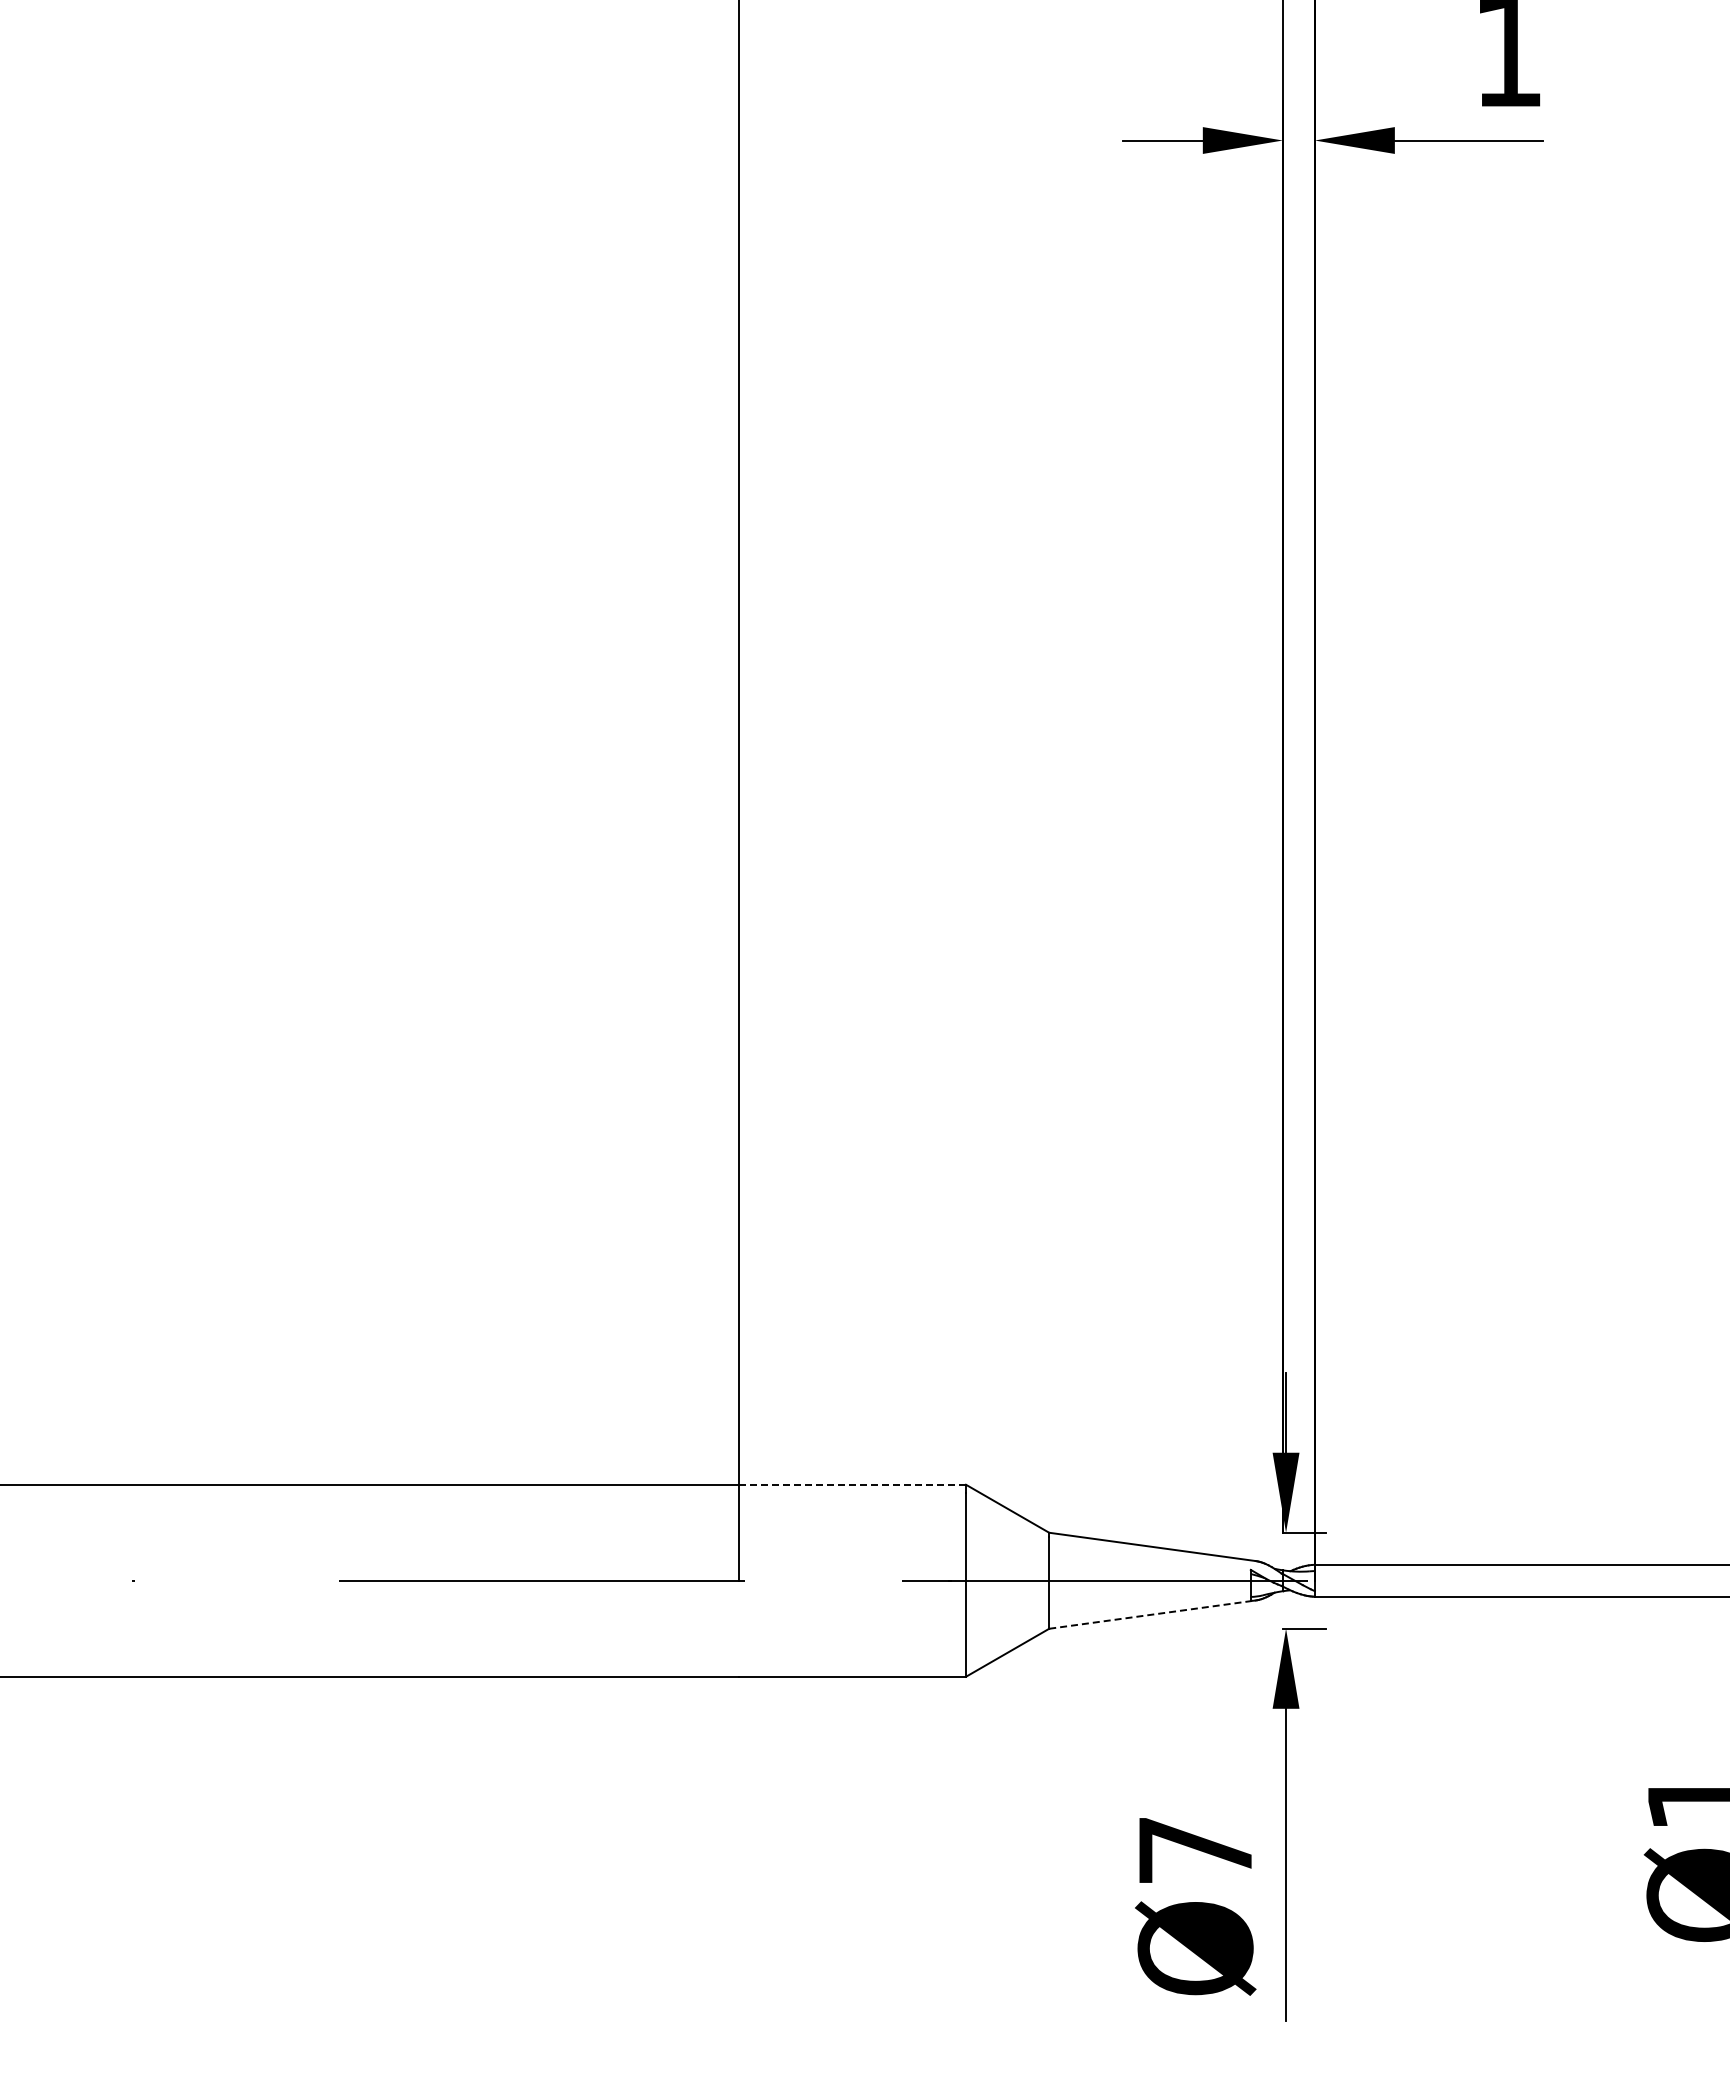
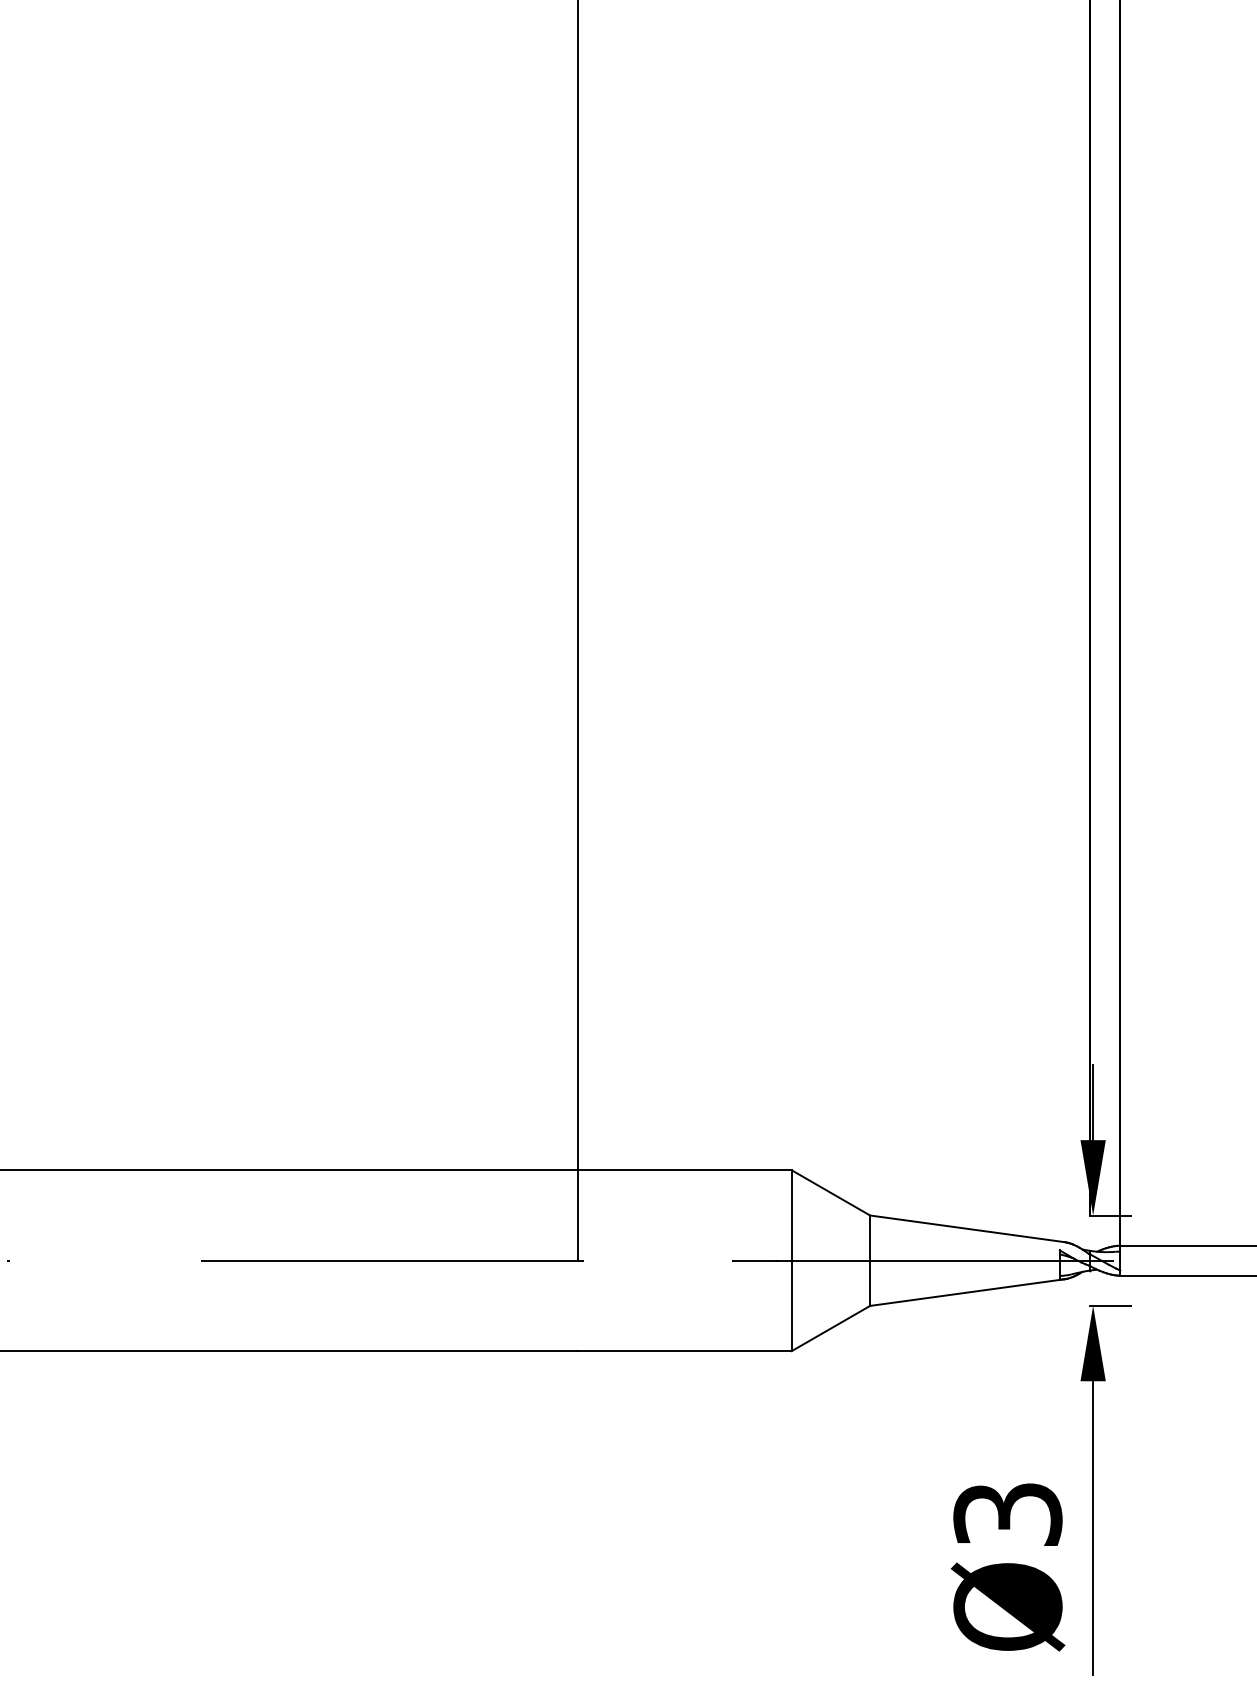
line: (852, 1484) -> (684, 1170), dashed -> solid
line: (1152, 1614) -> (967, 1292), dashed -> solid
text: (1195, 1850) -> (1007, 1514), Ø7 -> Ø3

